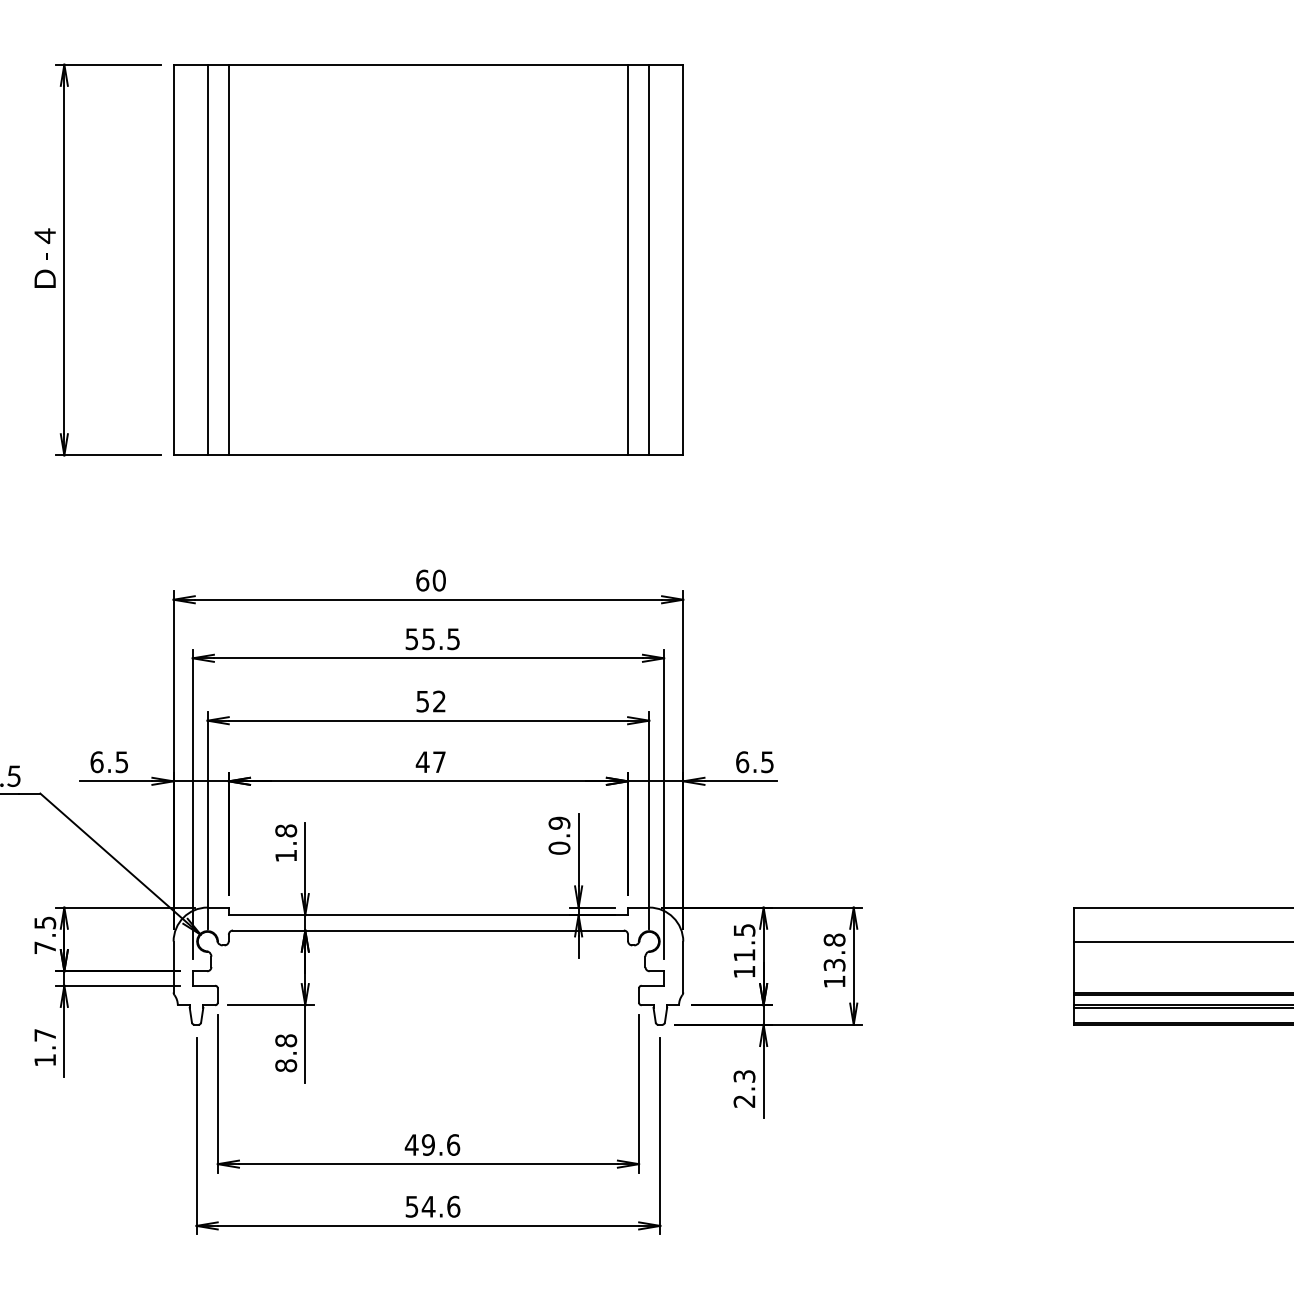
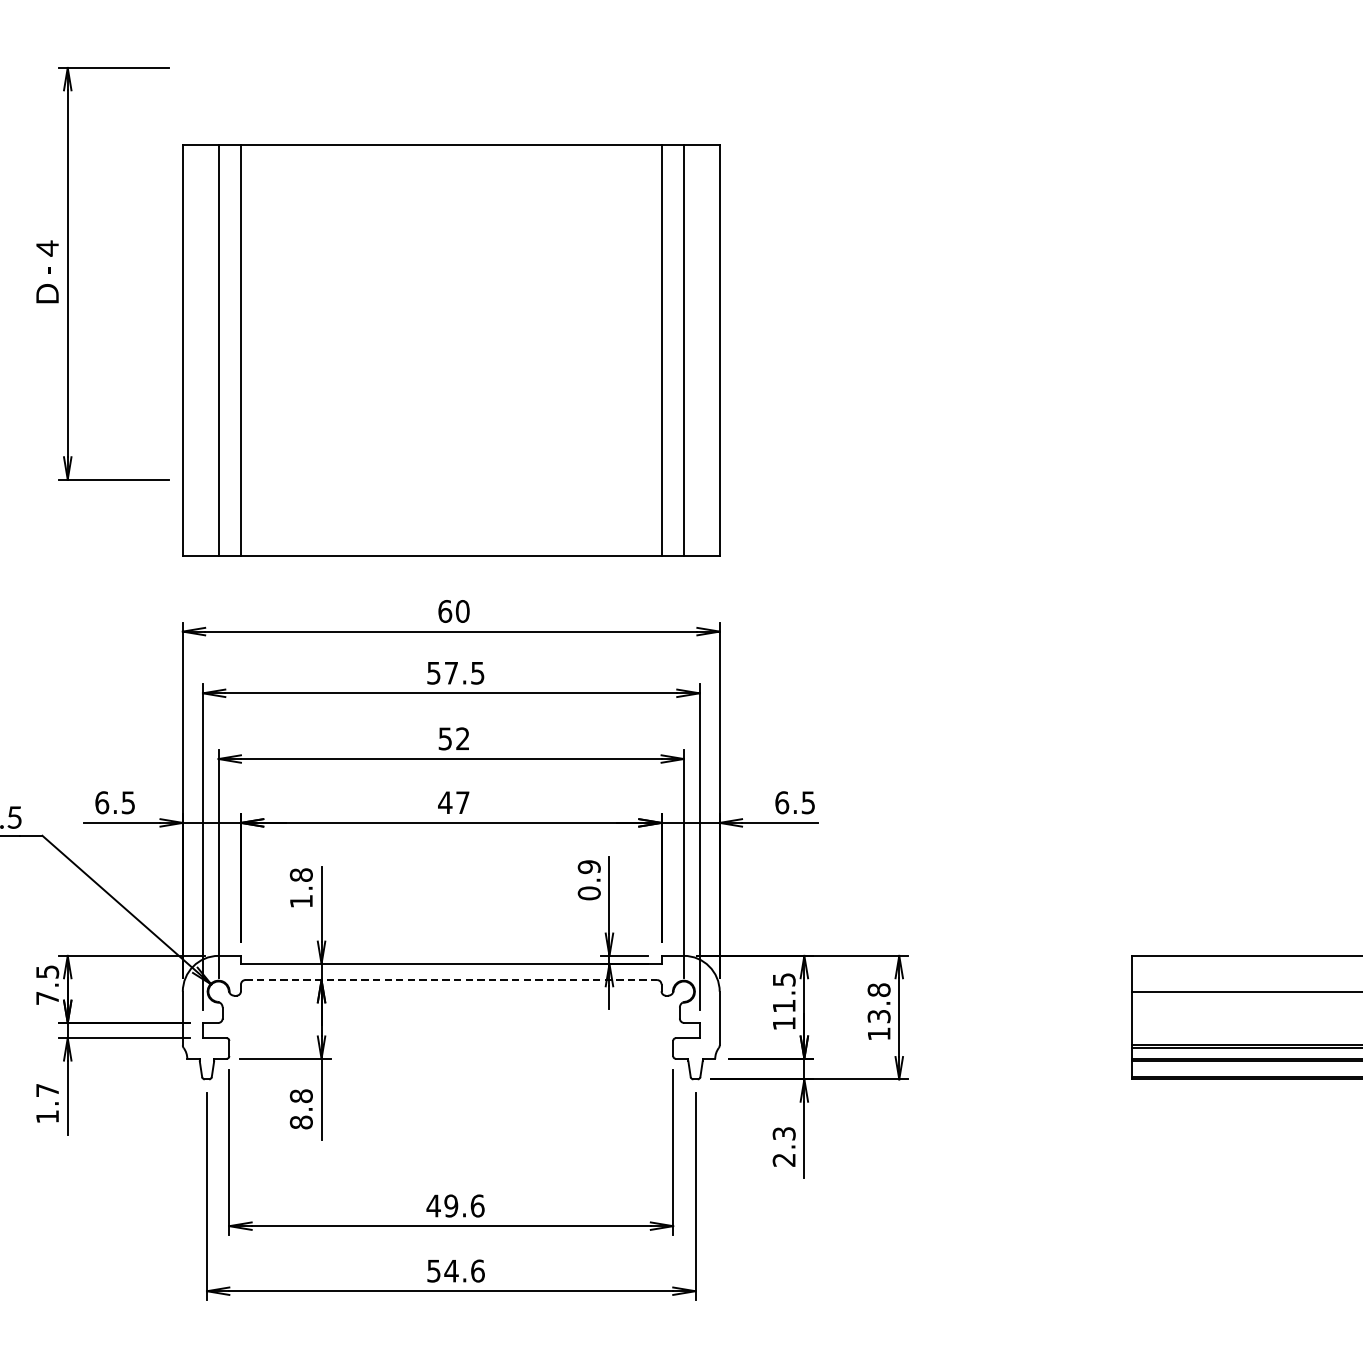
part: (428, 259) -> (451, 350), moved
text: (428, 639) -> (451, 673), 55.5 -> 57.5
line: (428, 930) -> (451, 980), solid -> dashed

